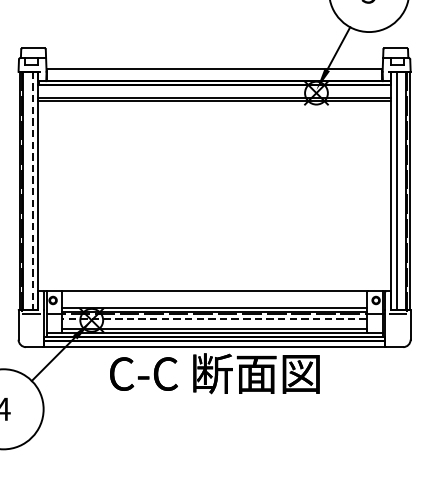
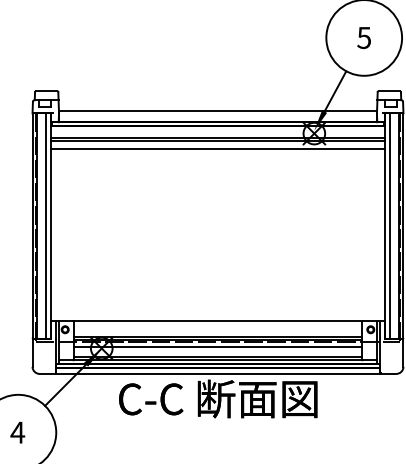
line: (214, 108) -> (217, 148), added
line: (32, 190) -> (45, 225), dashed -> solid
line: (215, 319) -> (218, 347), dashed -> solid

